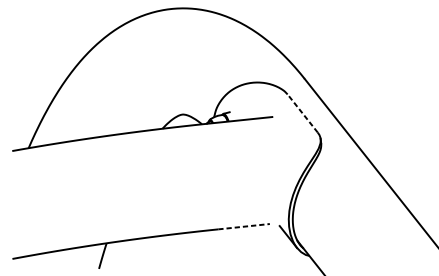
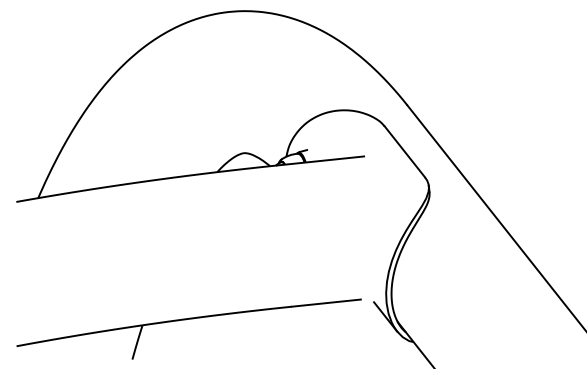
line: (302, 113) -> (404, 151), dashed -> solid
line: (244, 226) -> (326, 303), dashed -> solid

